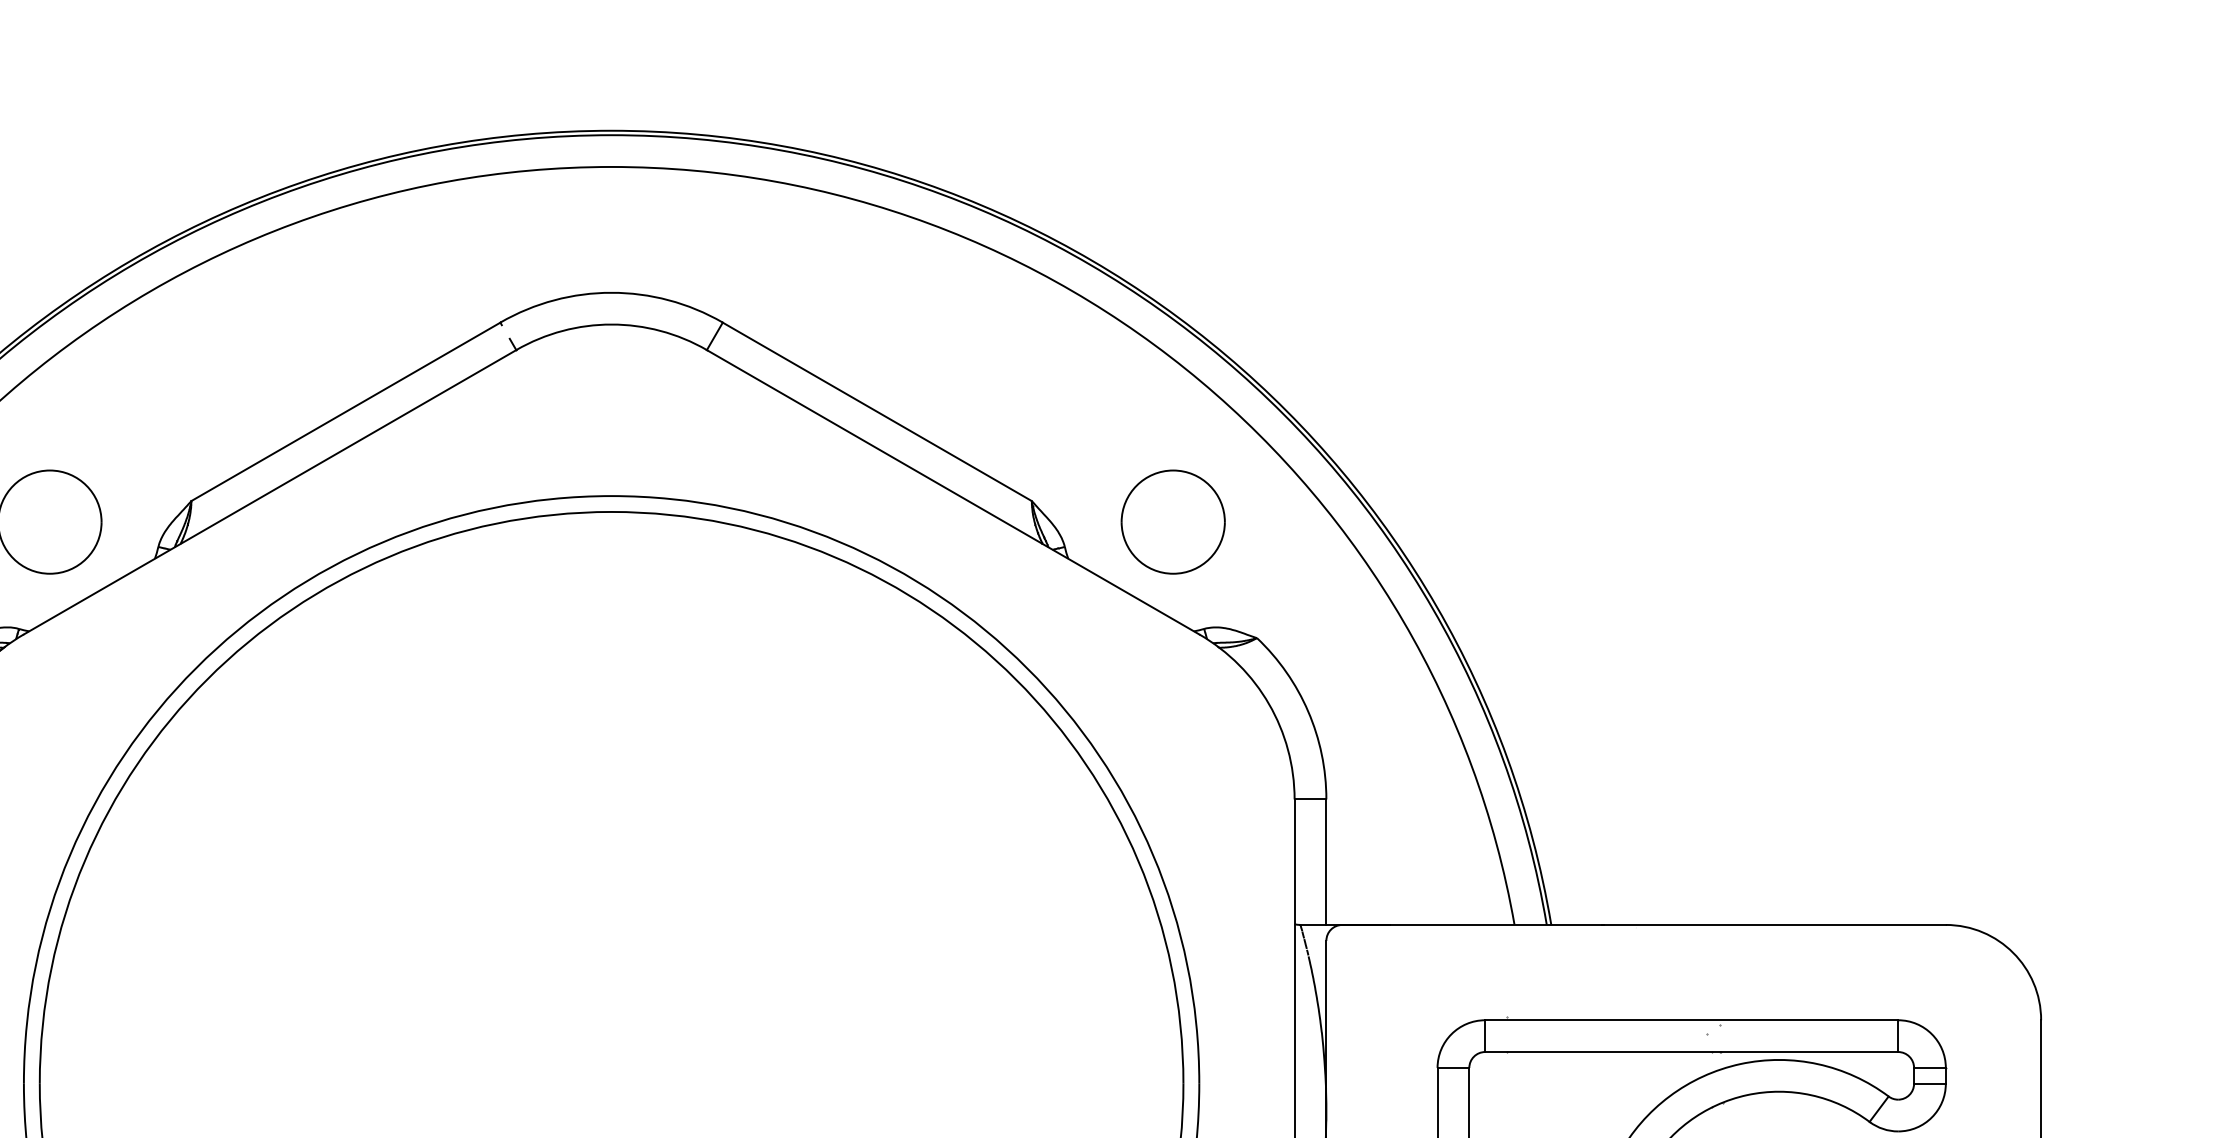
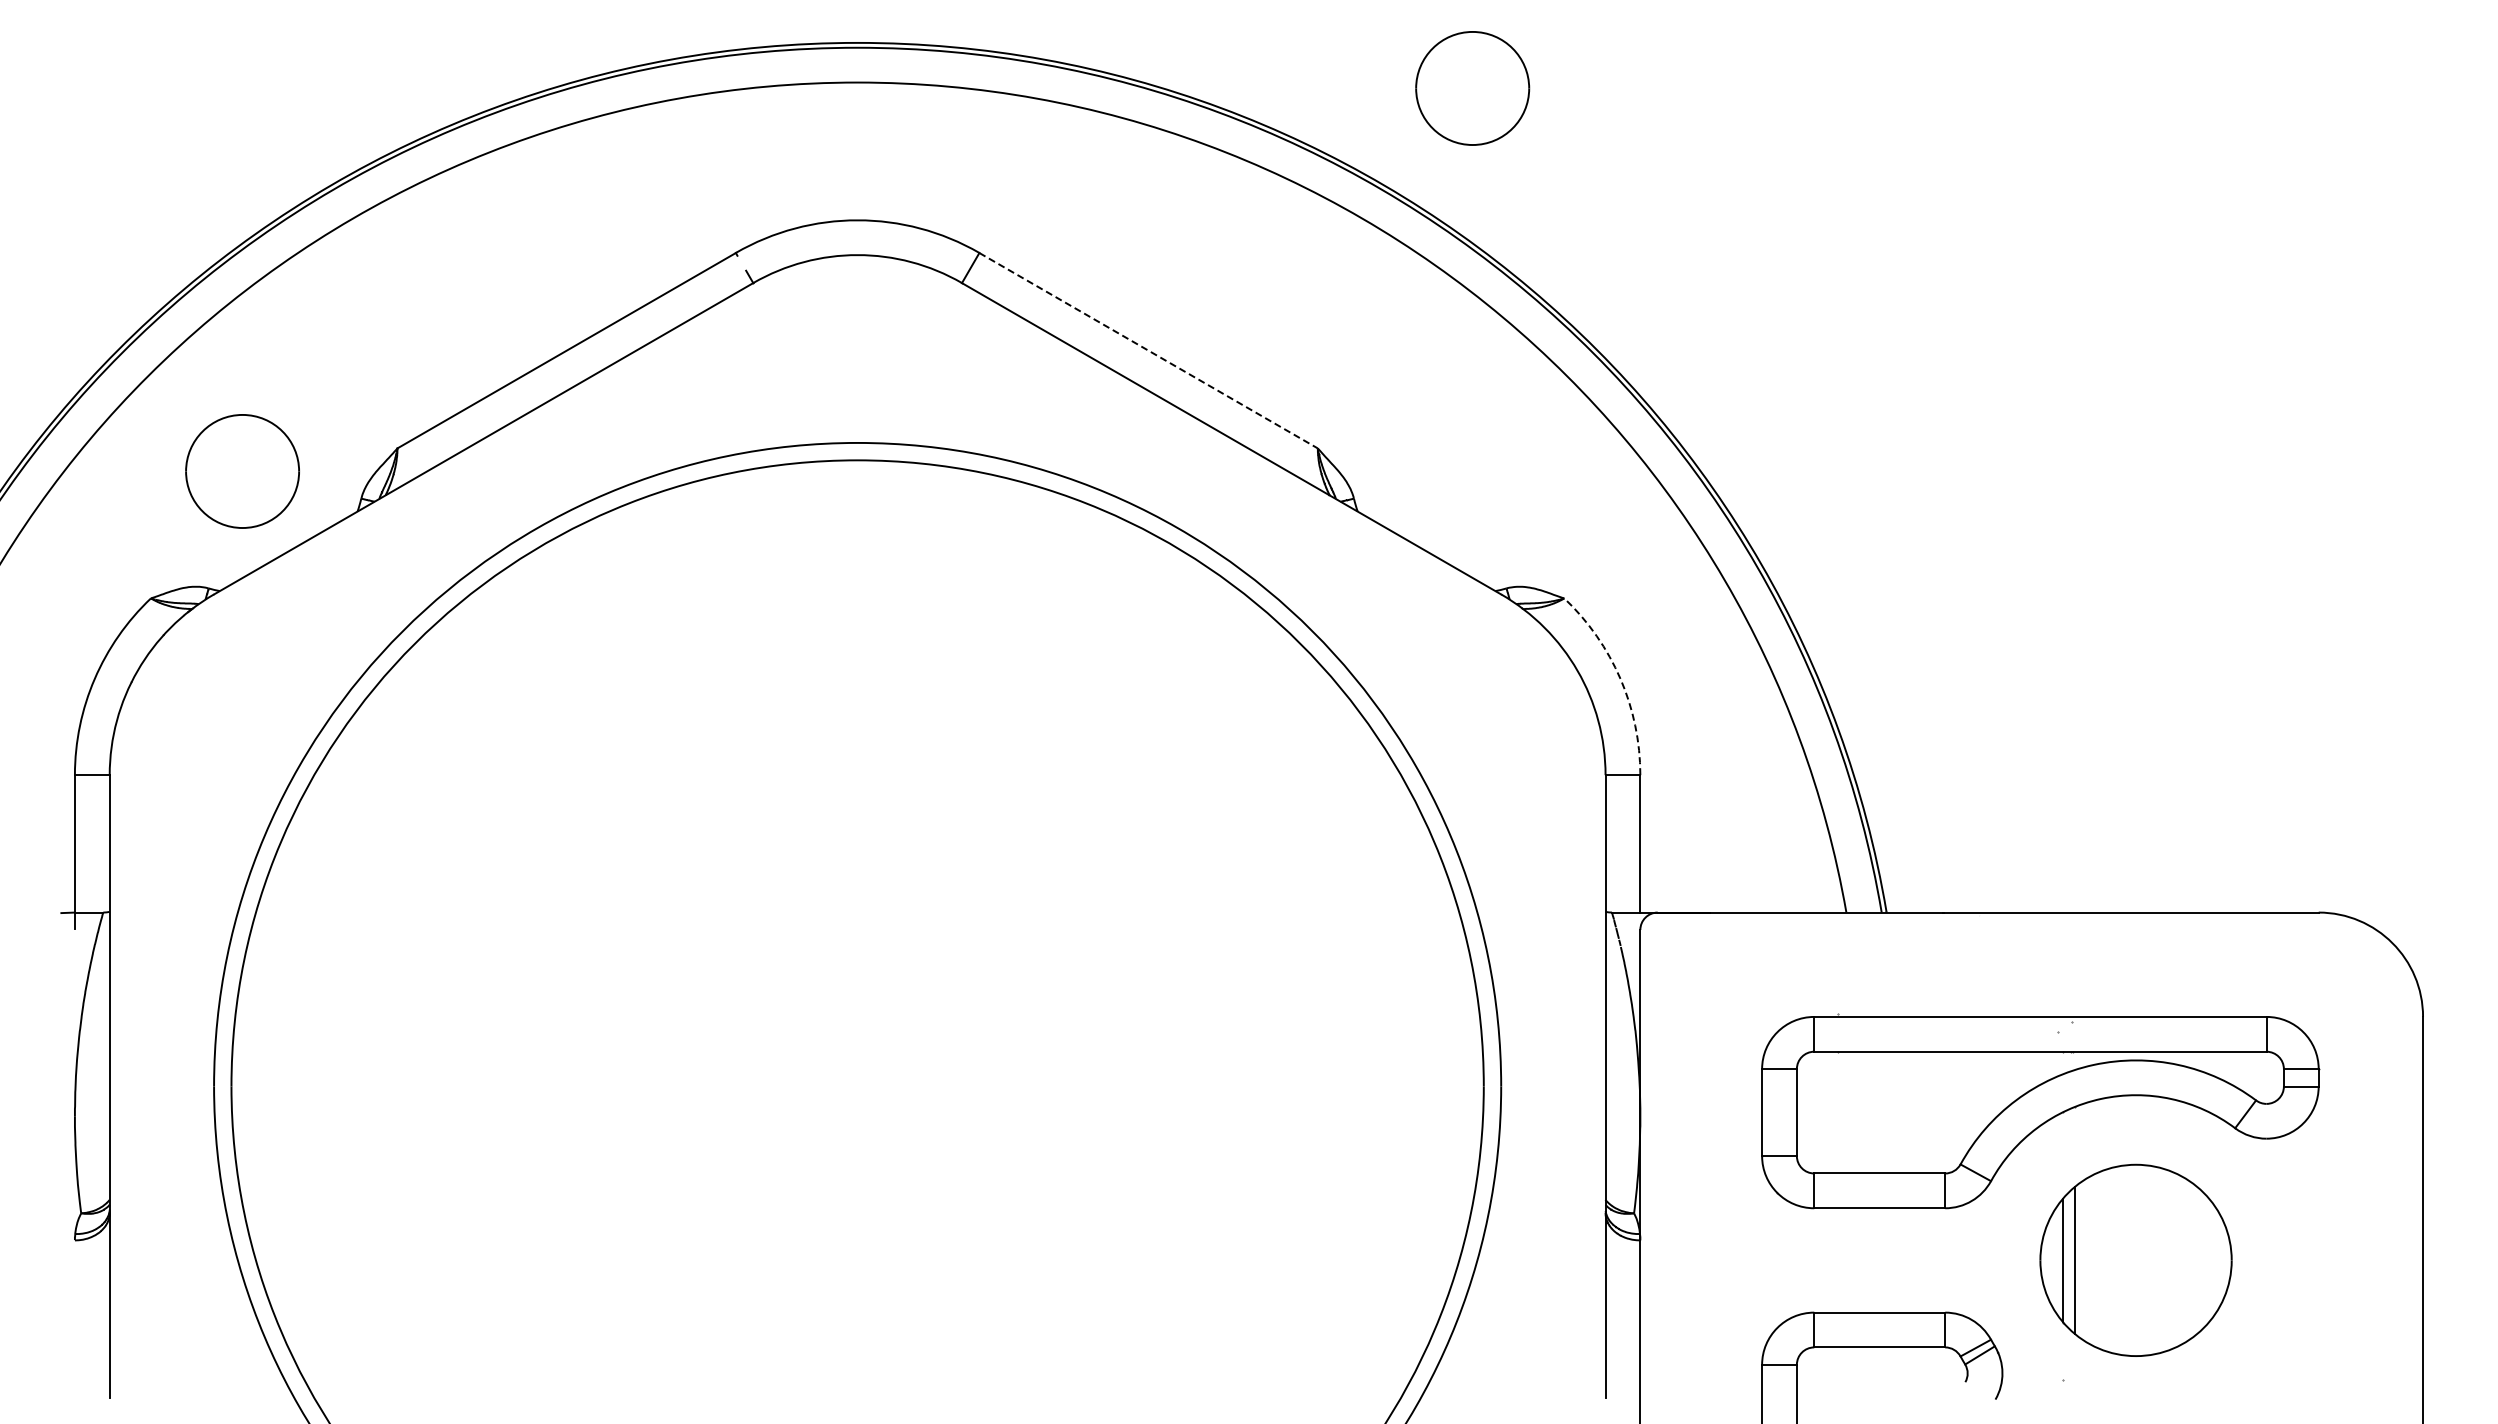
line: (877, 411) -> (1148, 350), solid -> dashed
part: (1173, 522) -> (1472, 88), moved
arc: (1308, 711) -> (1620, 678), solid -> dashed

